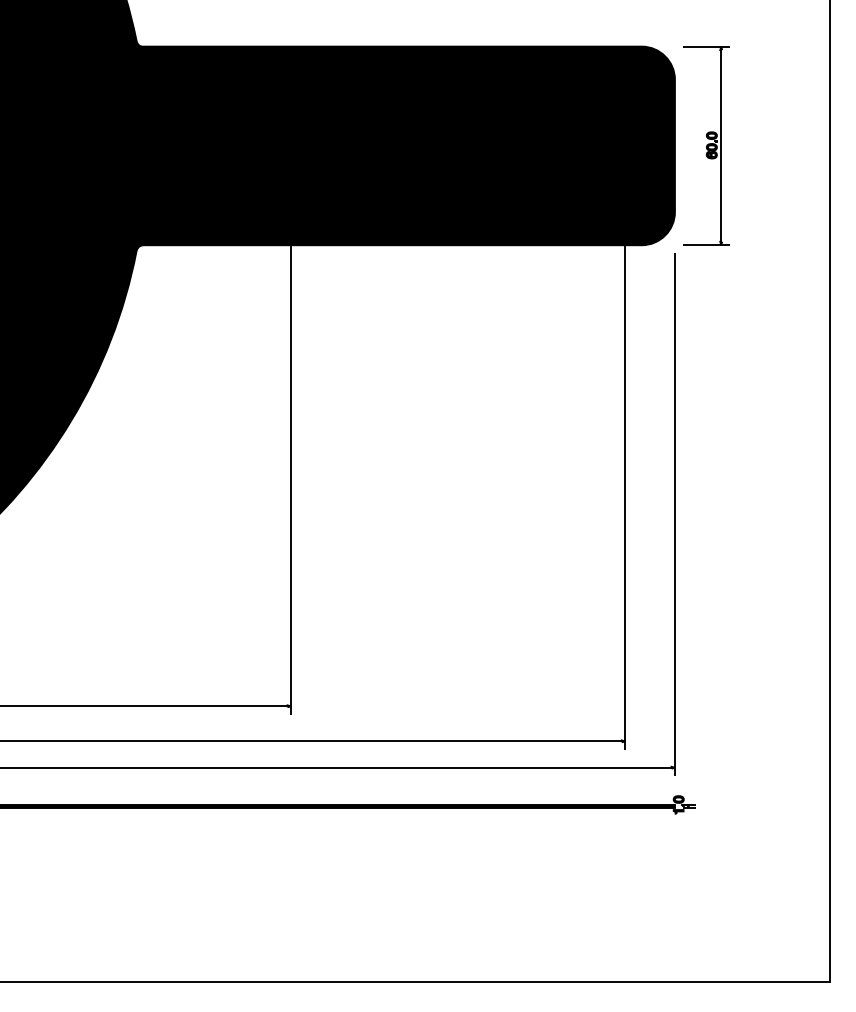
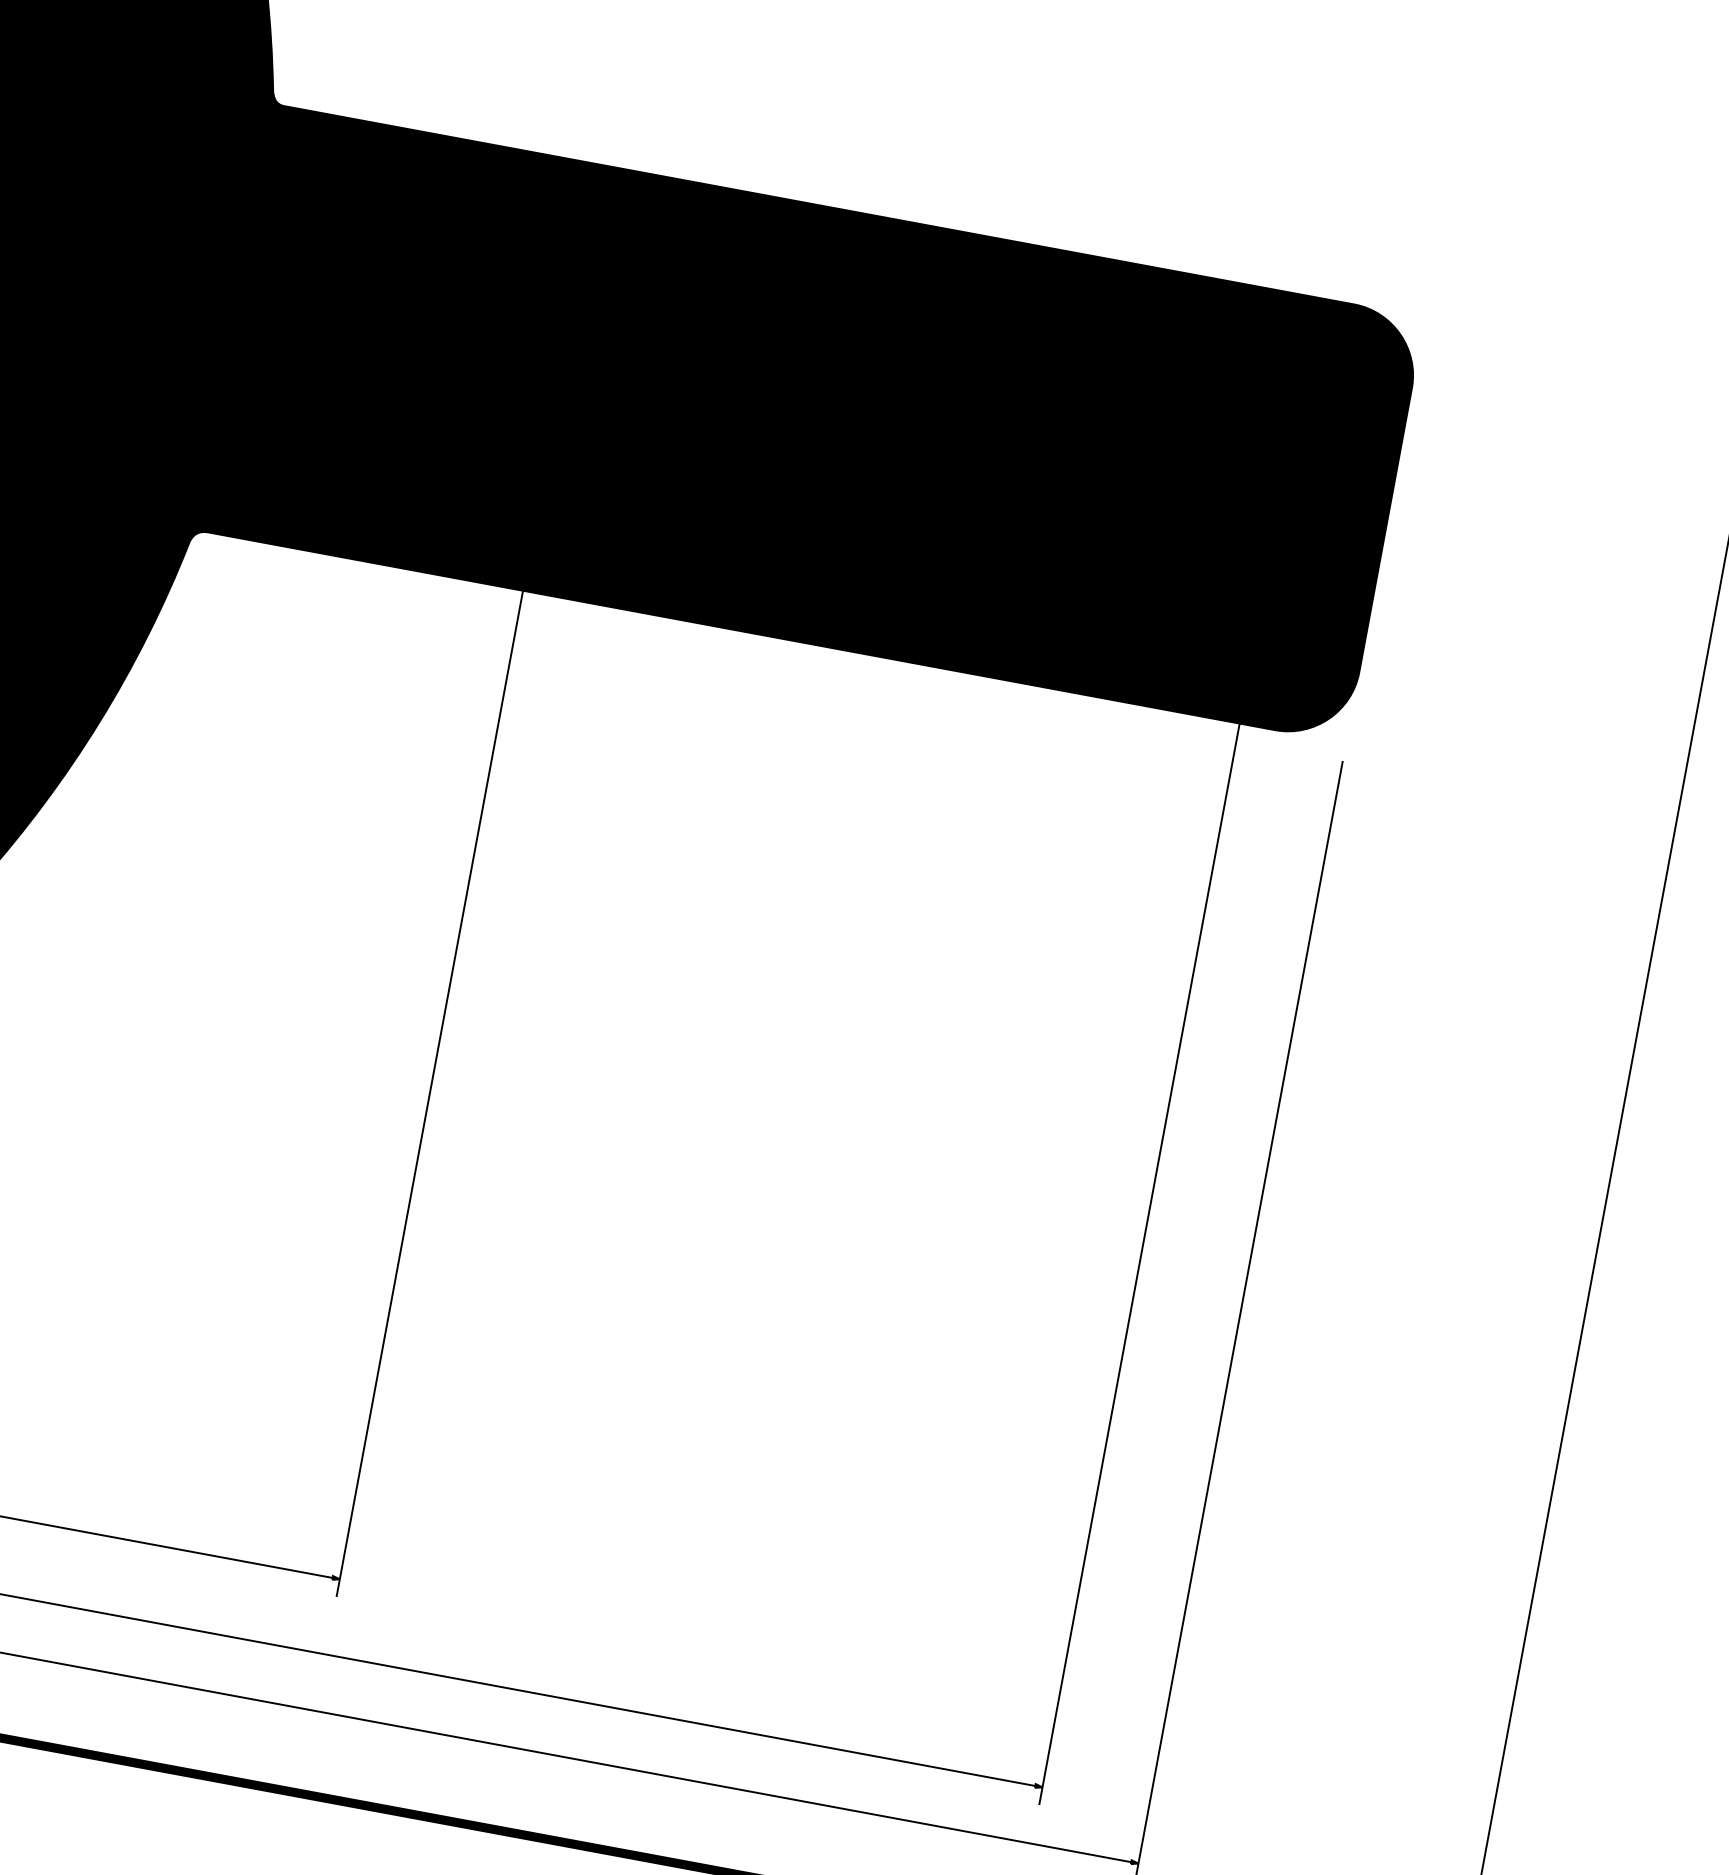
part: (706, 145) -> (1453, 542), removed

